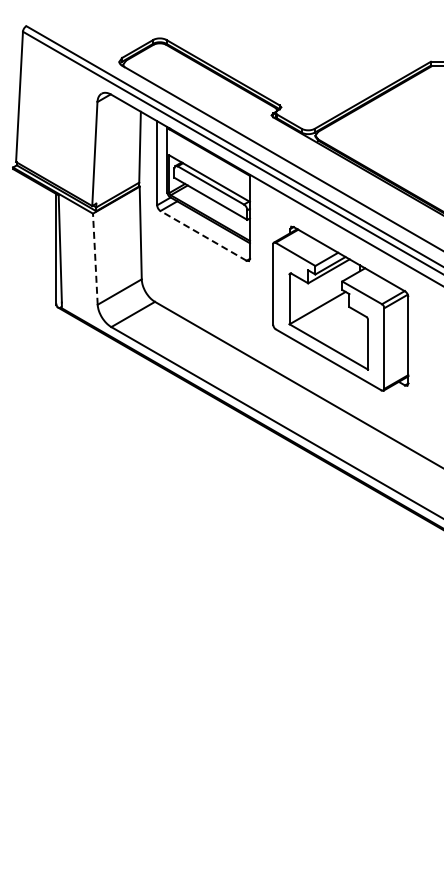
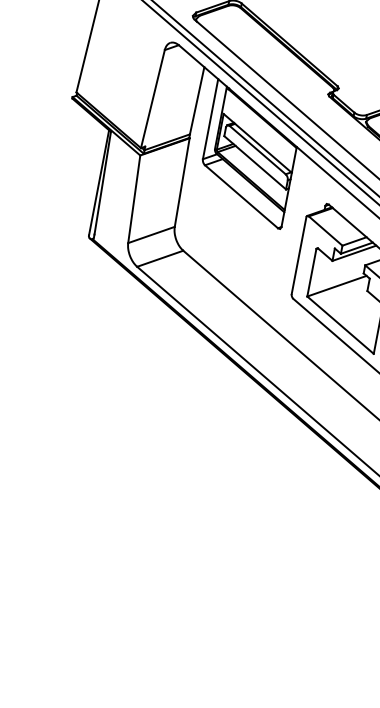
line: (203, 235) -> (241, 196), dashed -> solid
line: (95, 259) -> (134, 199), dashed -> solid

